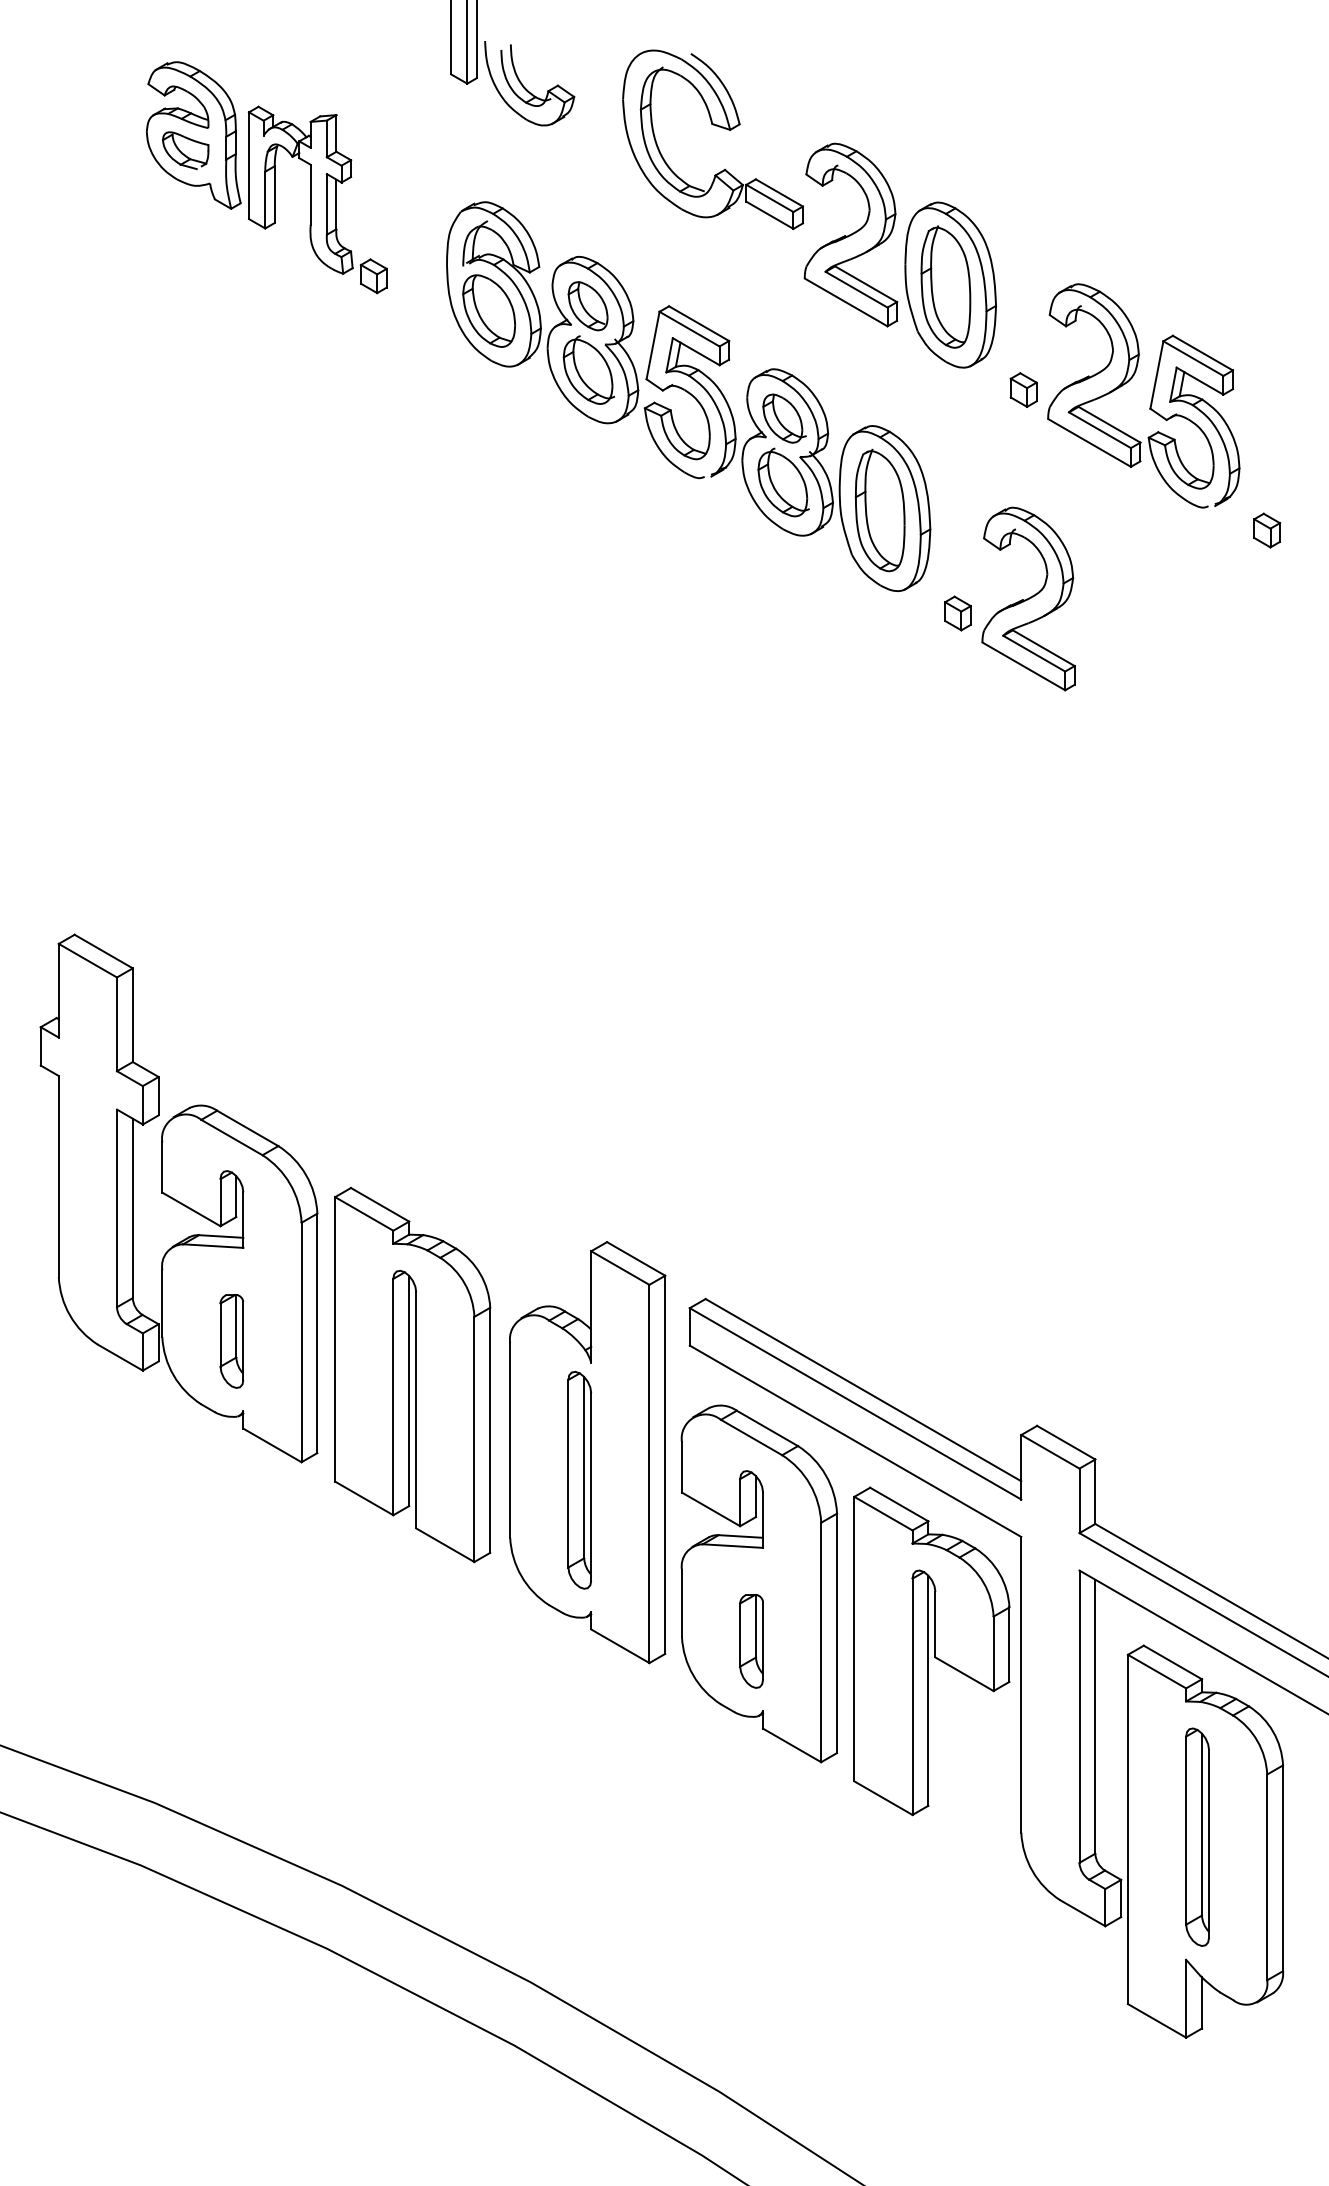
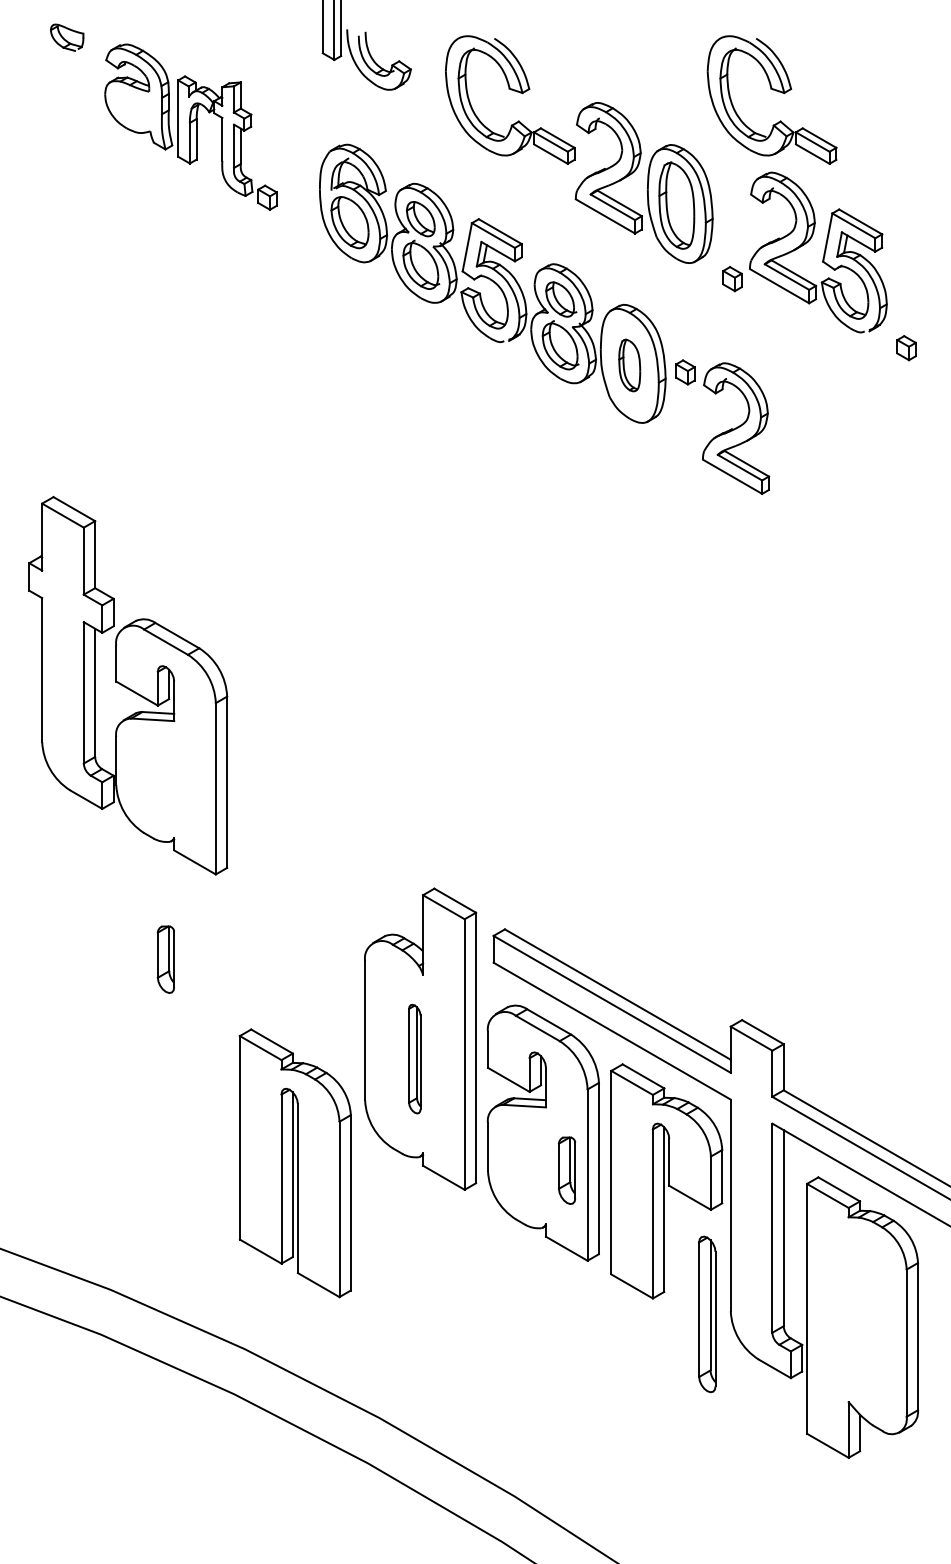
part: (1082, 126) -> (774, 90), added
part: (185, 150) -> (67, 37), moved
part: (1151, 396) -> (823, 252), moved
part: (879, 510) -> (629, 365), size x0.6
part: (1267, 530) -> (906, 348), moved
part: (957, 613) -> (685, 372), moved
part: (178, 1198) -> (127, 685), moved
part: (412, 1375) -> (295, 1163), moved
part: (579, 1480) -> (414, 1059), size x0.7
part: (751, 1641) -> (567, 1170), moved
part: (1197, 1836) -> (707, 1313), moved

